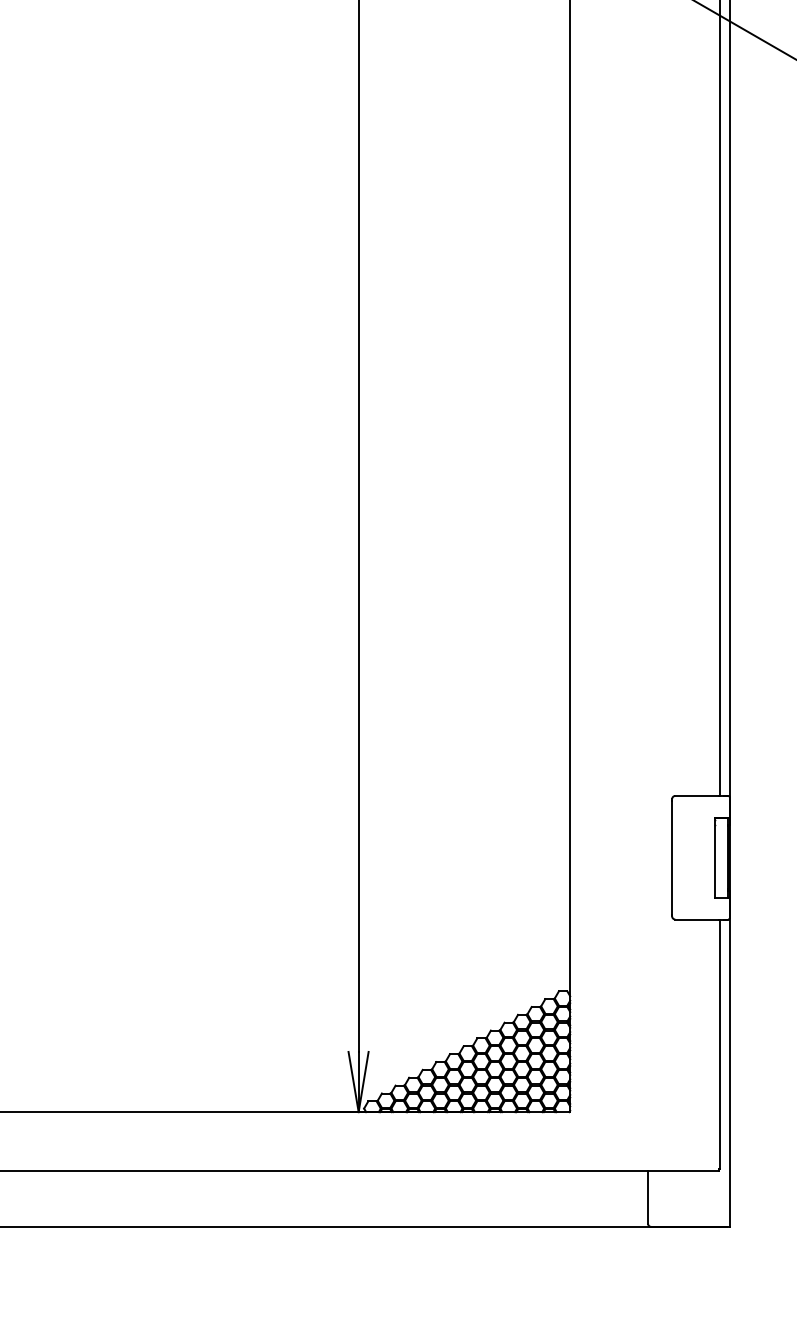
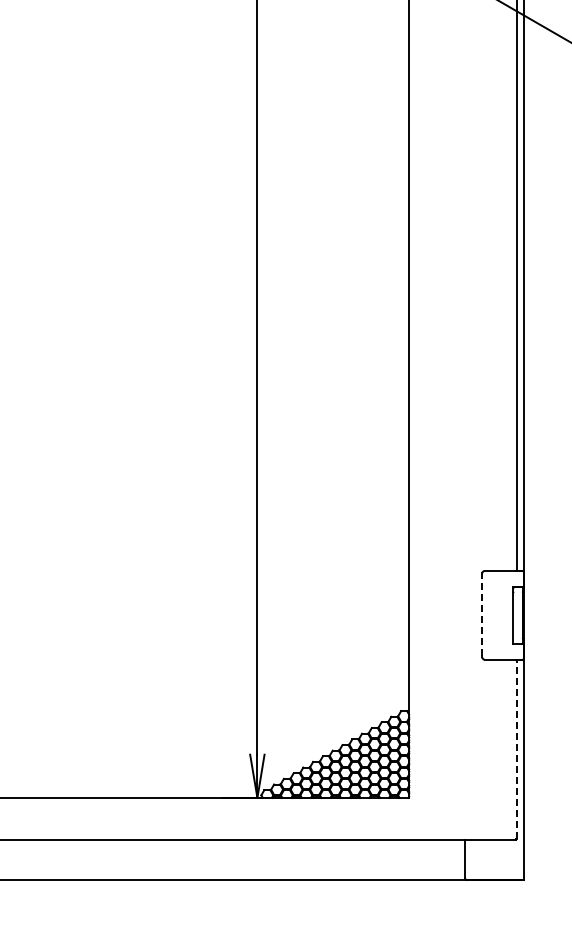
line: (672, 857) -> (482, 615), solid -> dashed
line: (719, 1044) -> (516, 749), solid -> dashed

